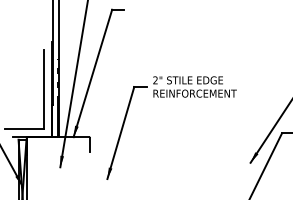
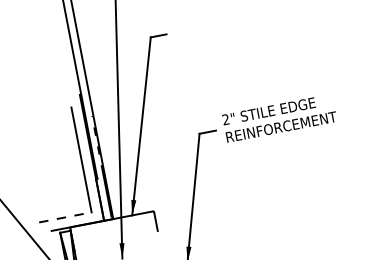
line: (24, 129) -> (65, 217), solid -> dashed

